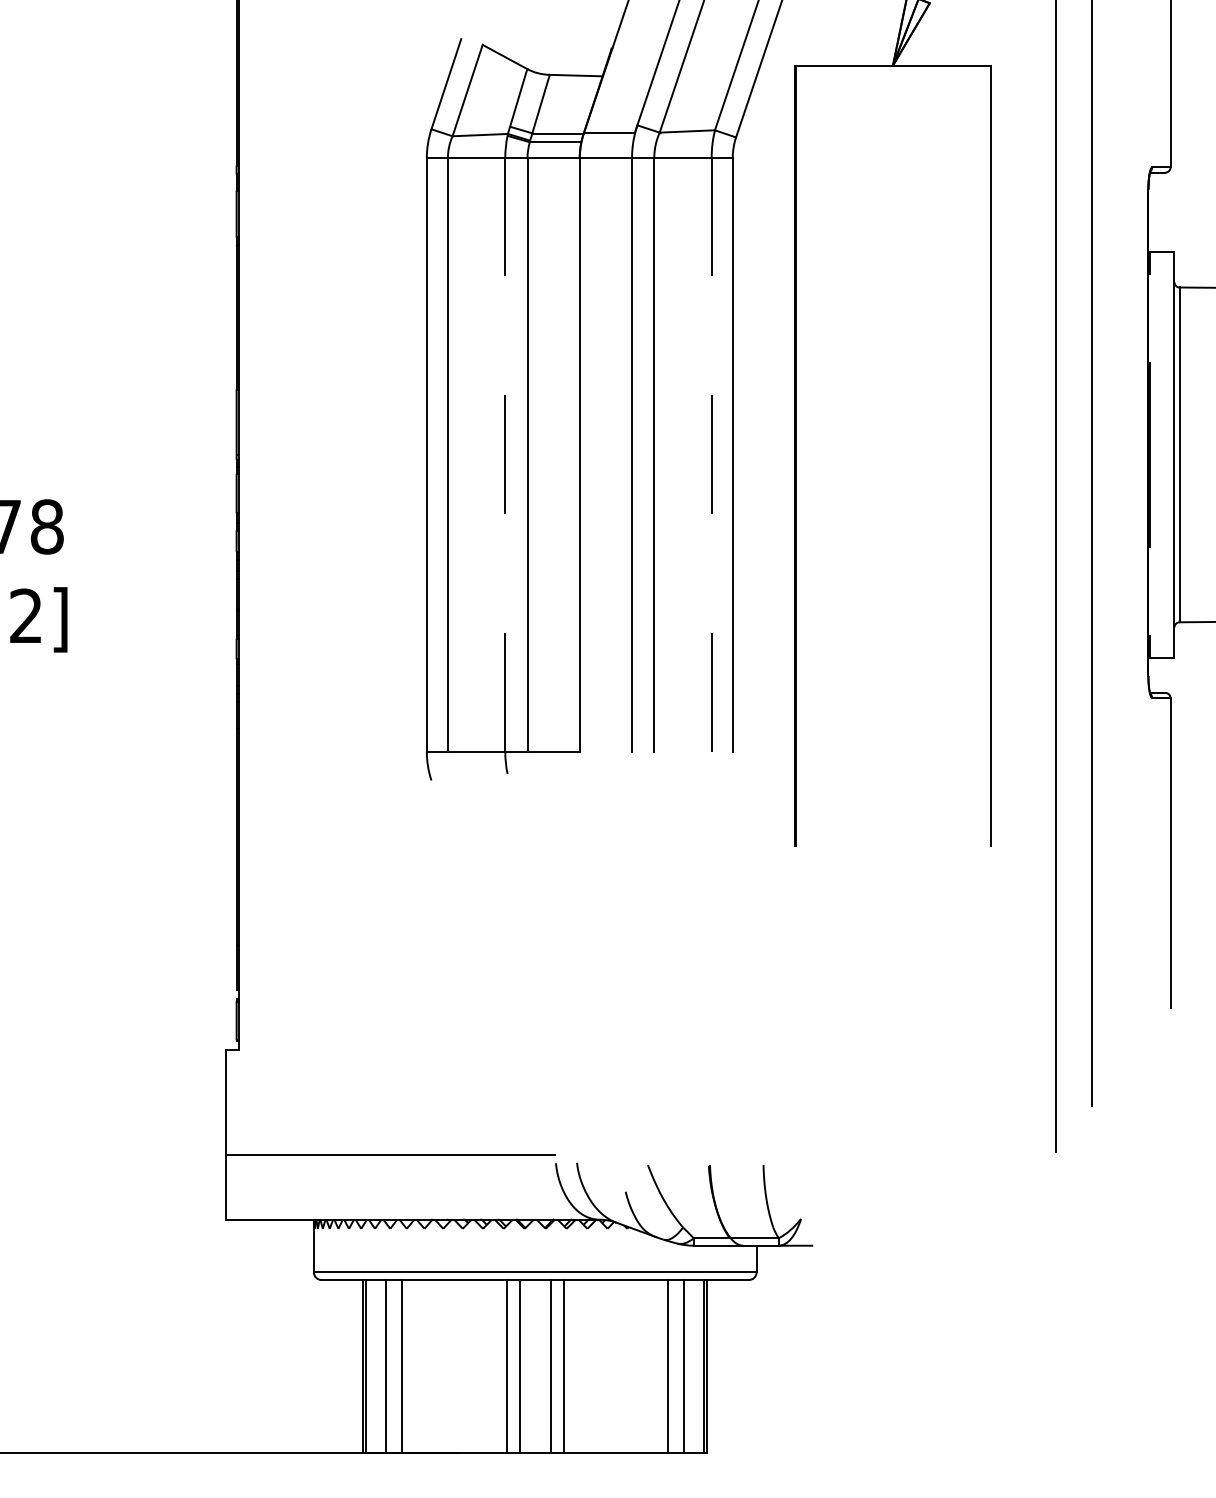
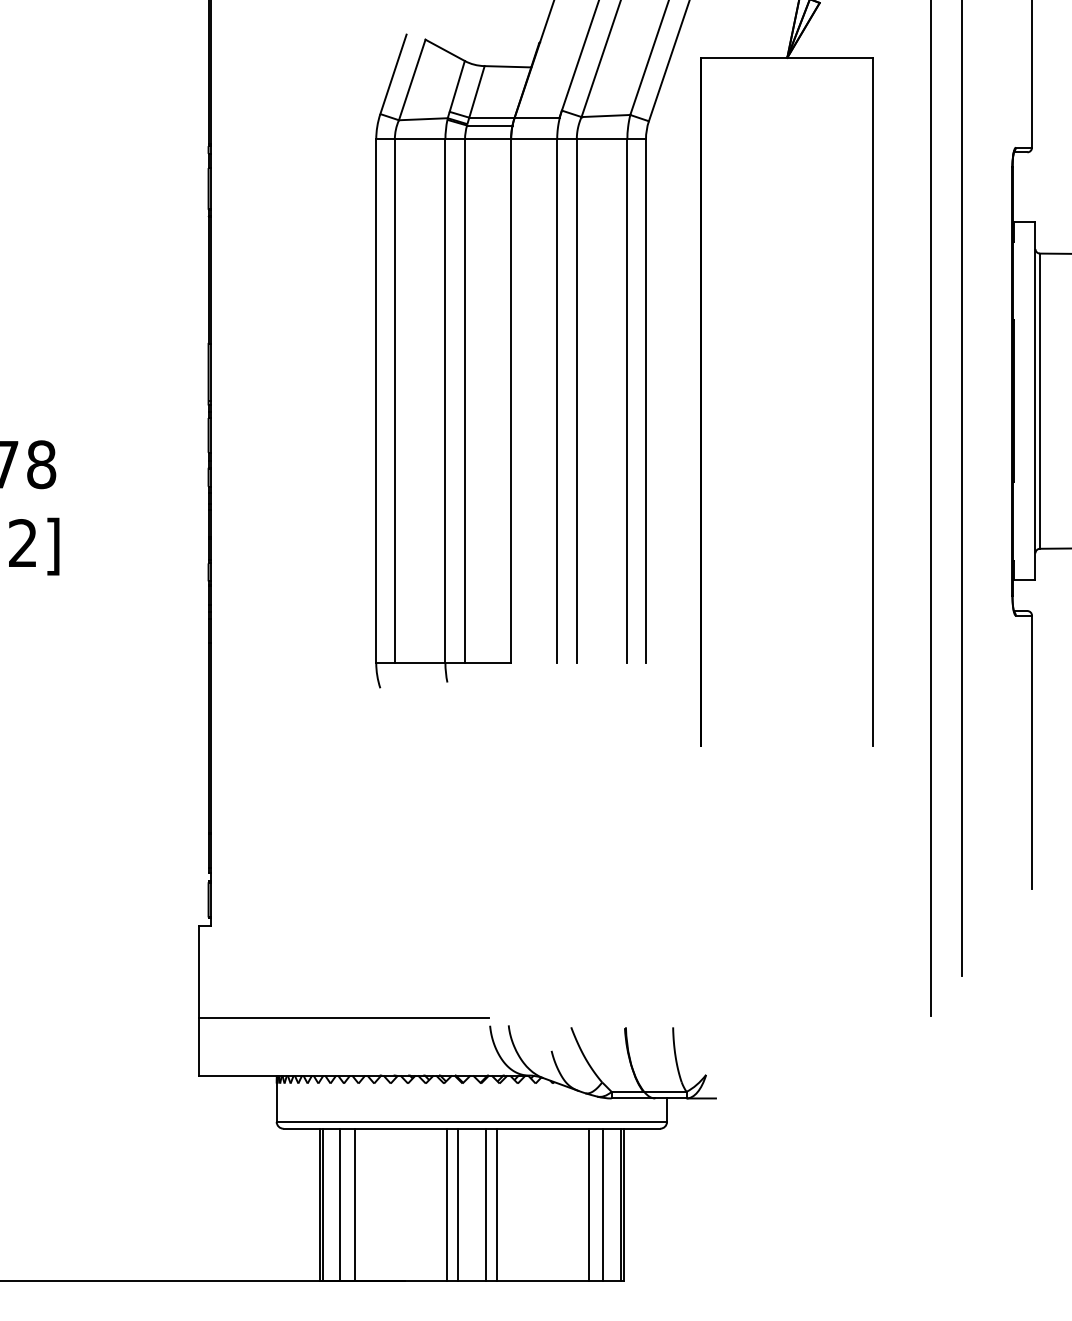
line: (505, 454) -> (445, 400), dashed -> solid
line: (711, 454) -> (627, 400), dashed -> solid

